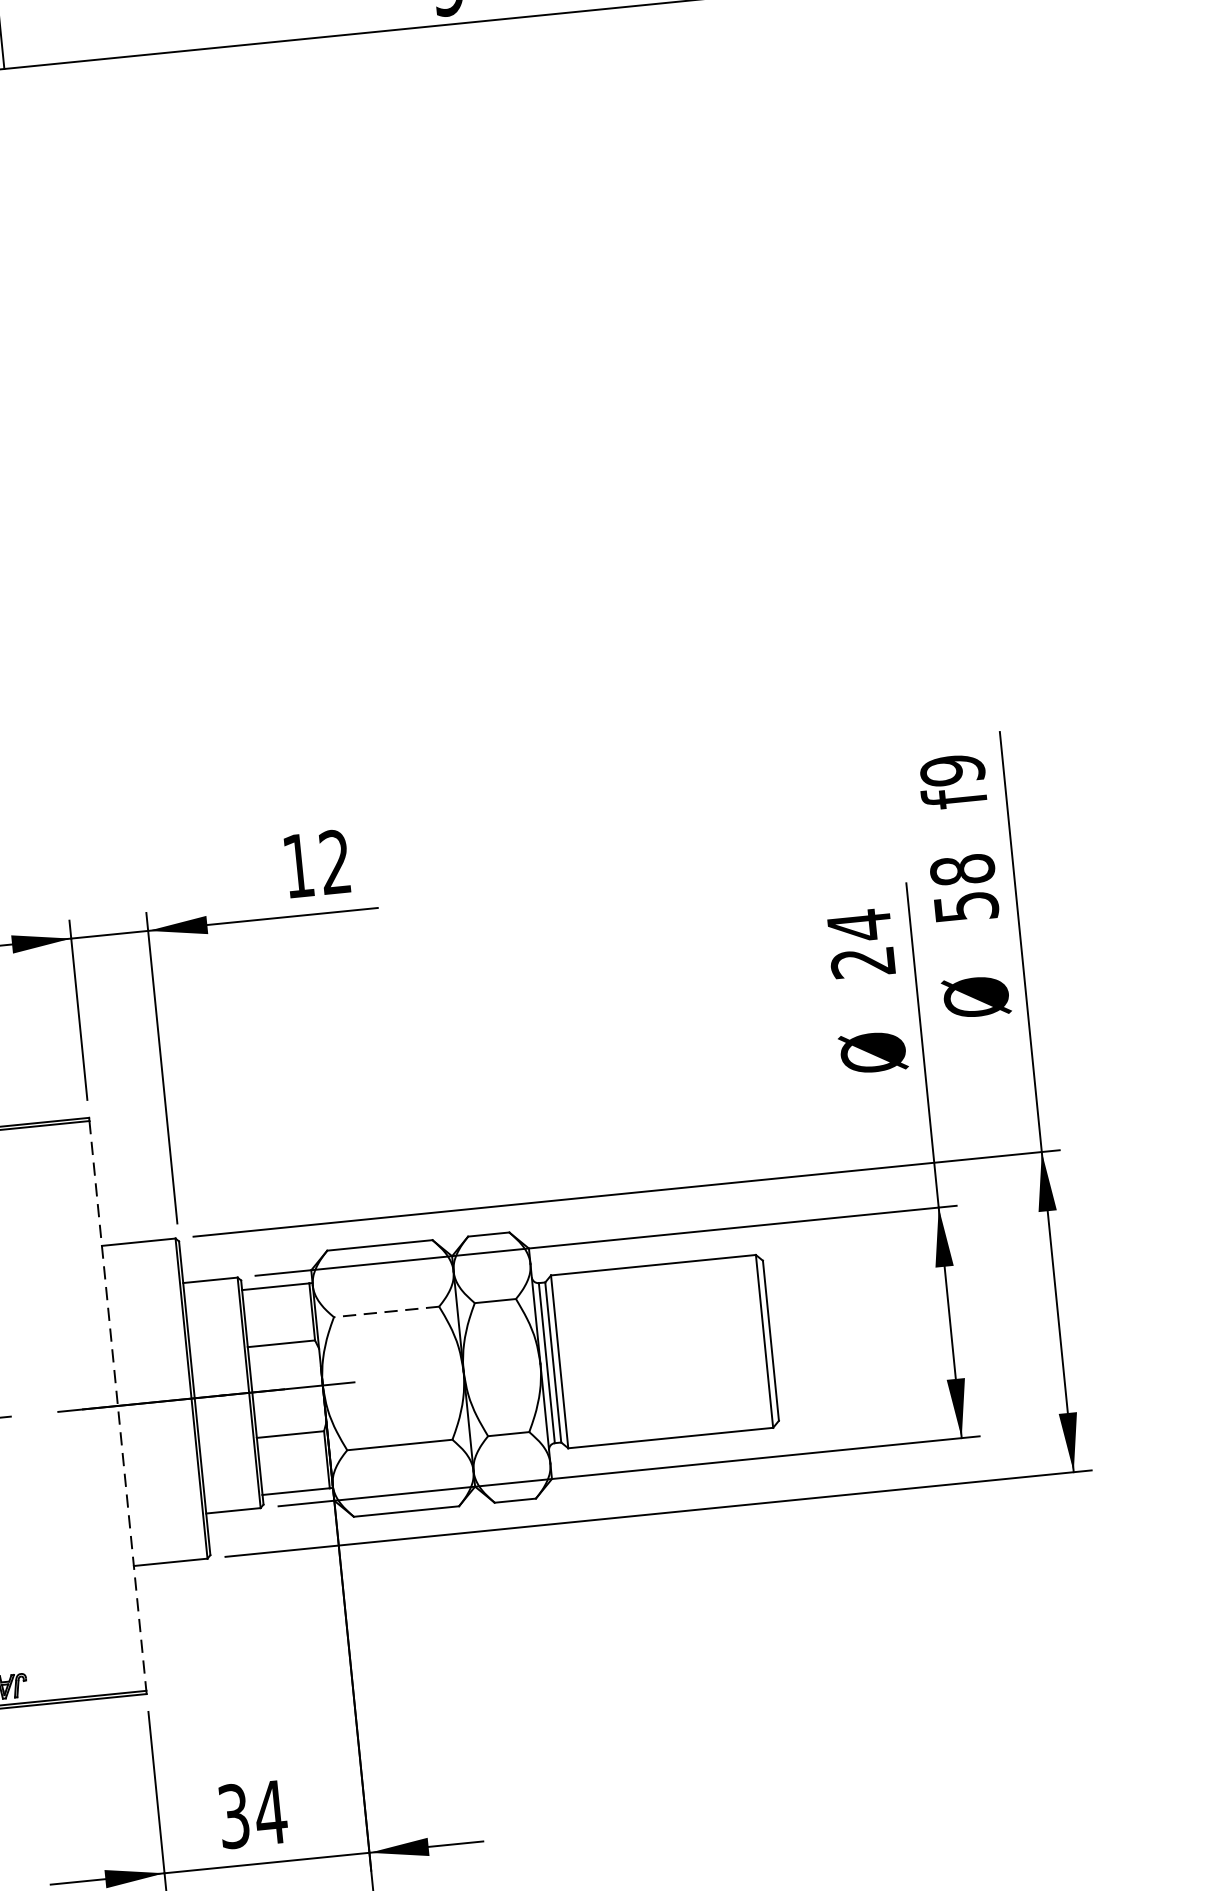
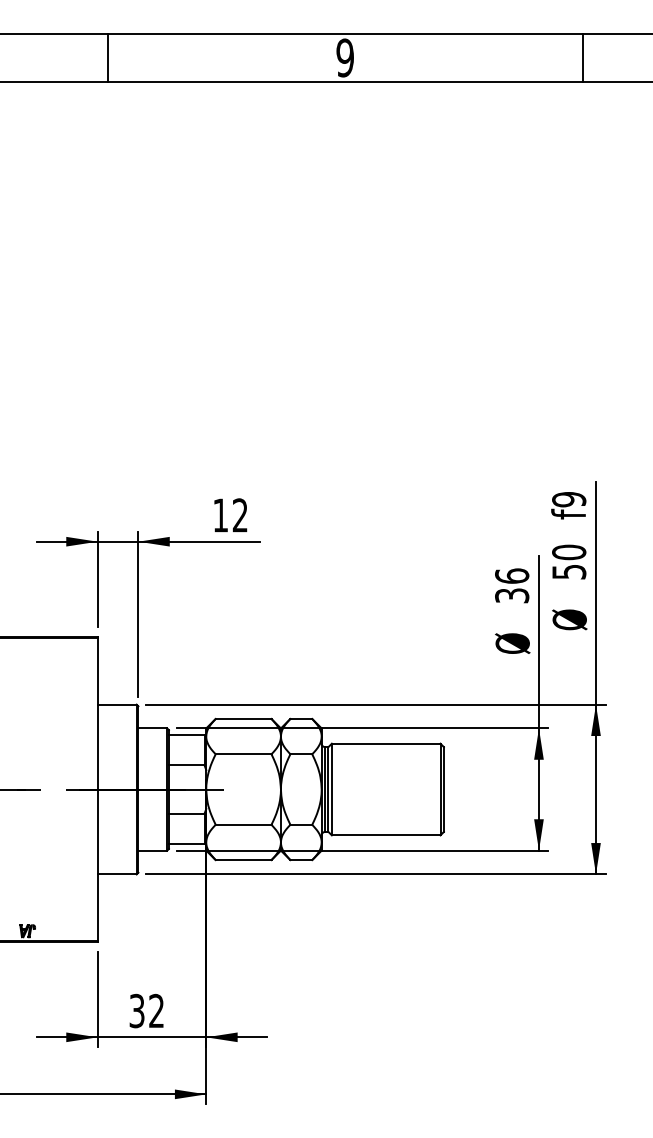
text: (963, 870) -> (569, 552), 58 -> 50
text: (861, 943) -> (512, 585), 24 -> 36
line: (386, 1312) -> (243, 754), dashed -> solid
line: (117, 1407) -> (97, 790), dashed -> solid
text: (270, 1811) -> (156, 1010), 34 -> 32

